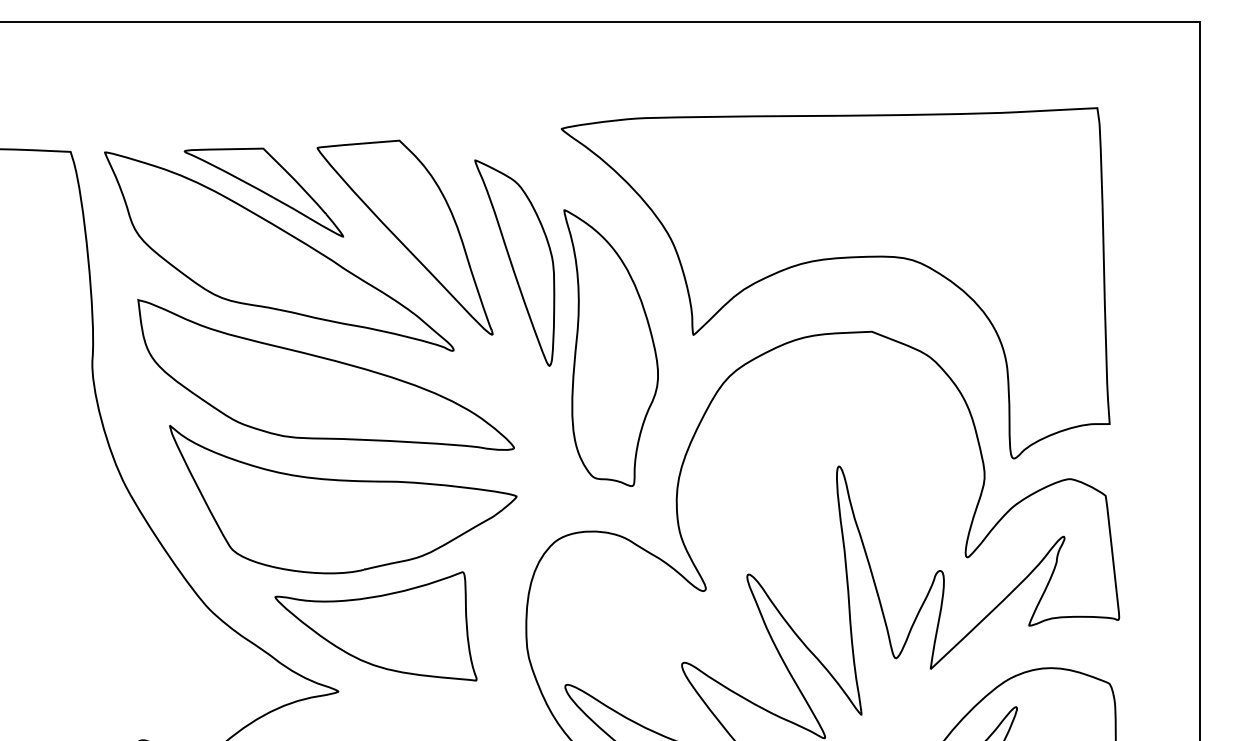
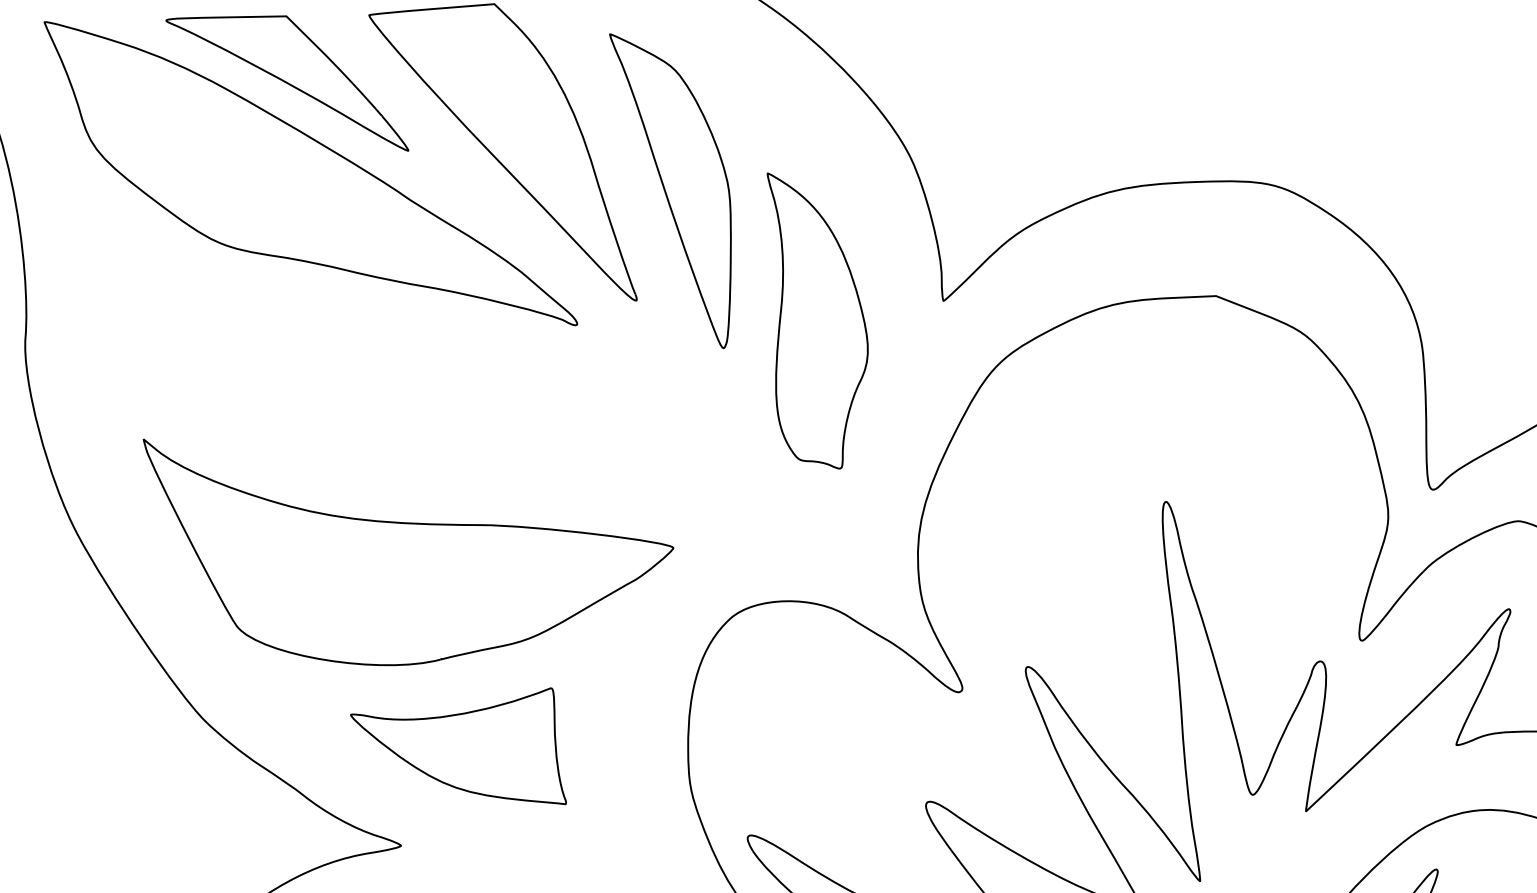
part: (610, 347) -> (816, 320), size x0.7
part: (325, 374) -> (381, 361), removed
part: (375, 626) -> (457, 746), size x0.7

